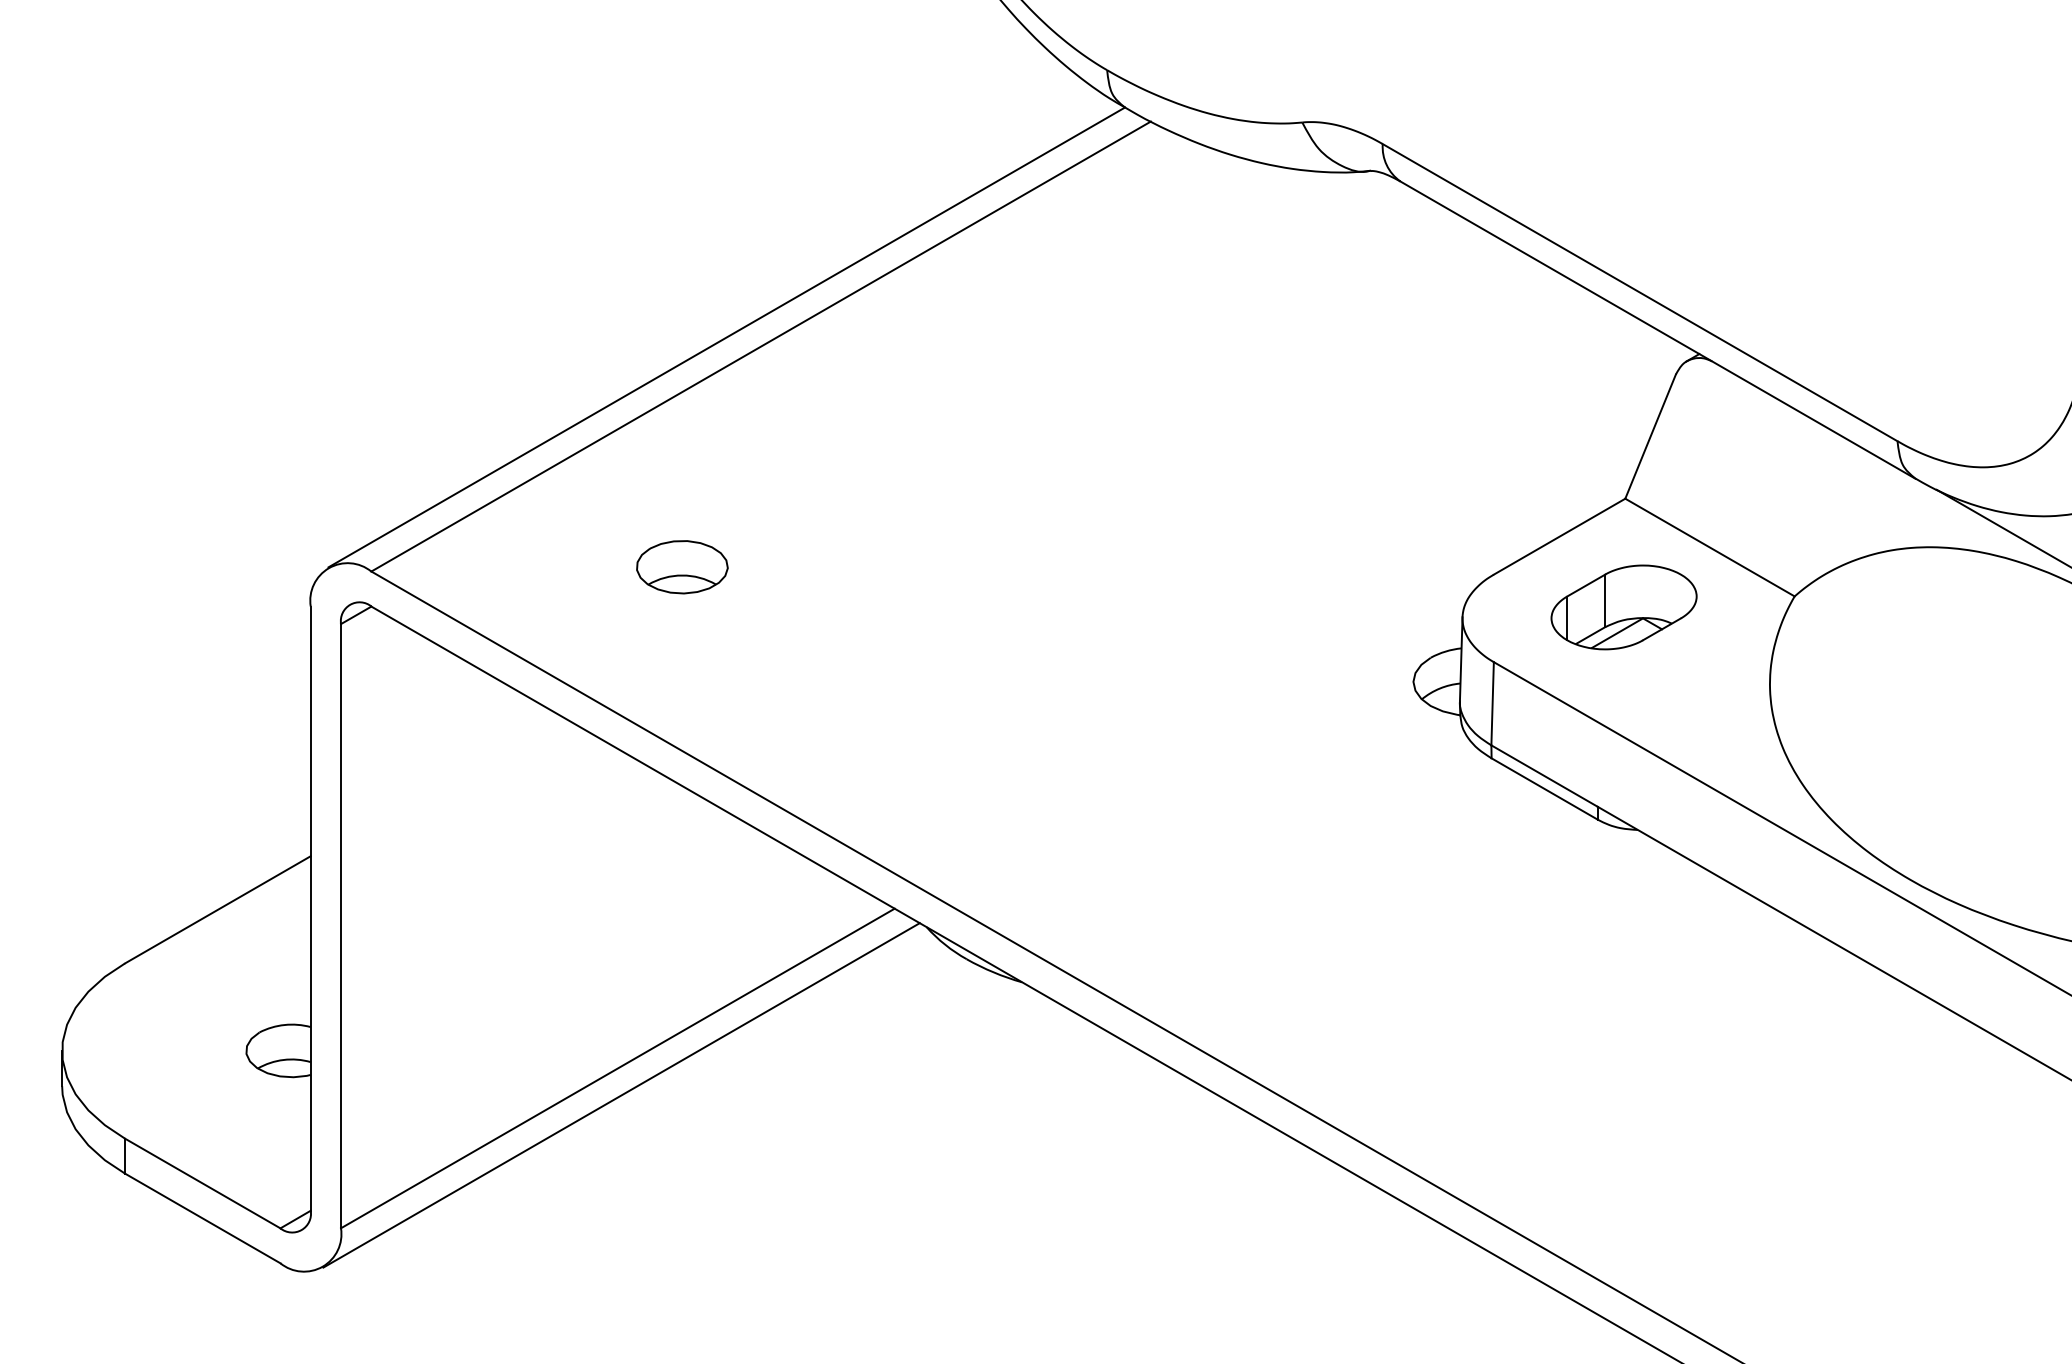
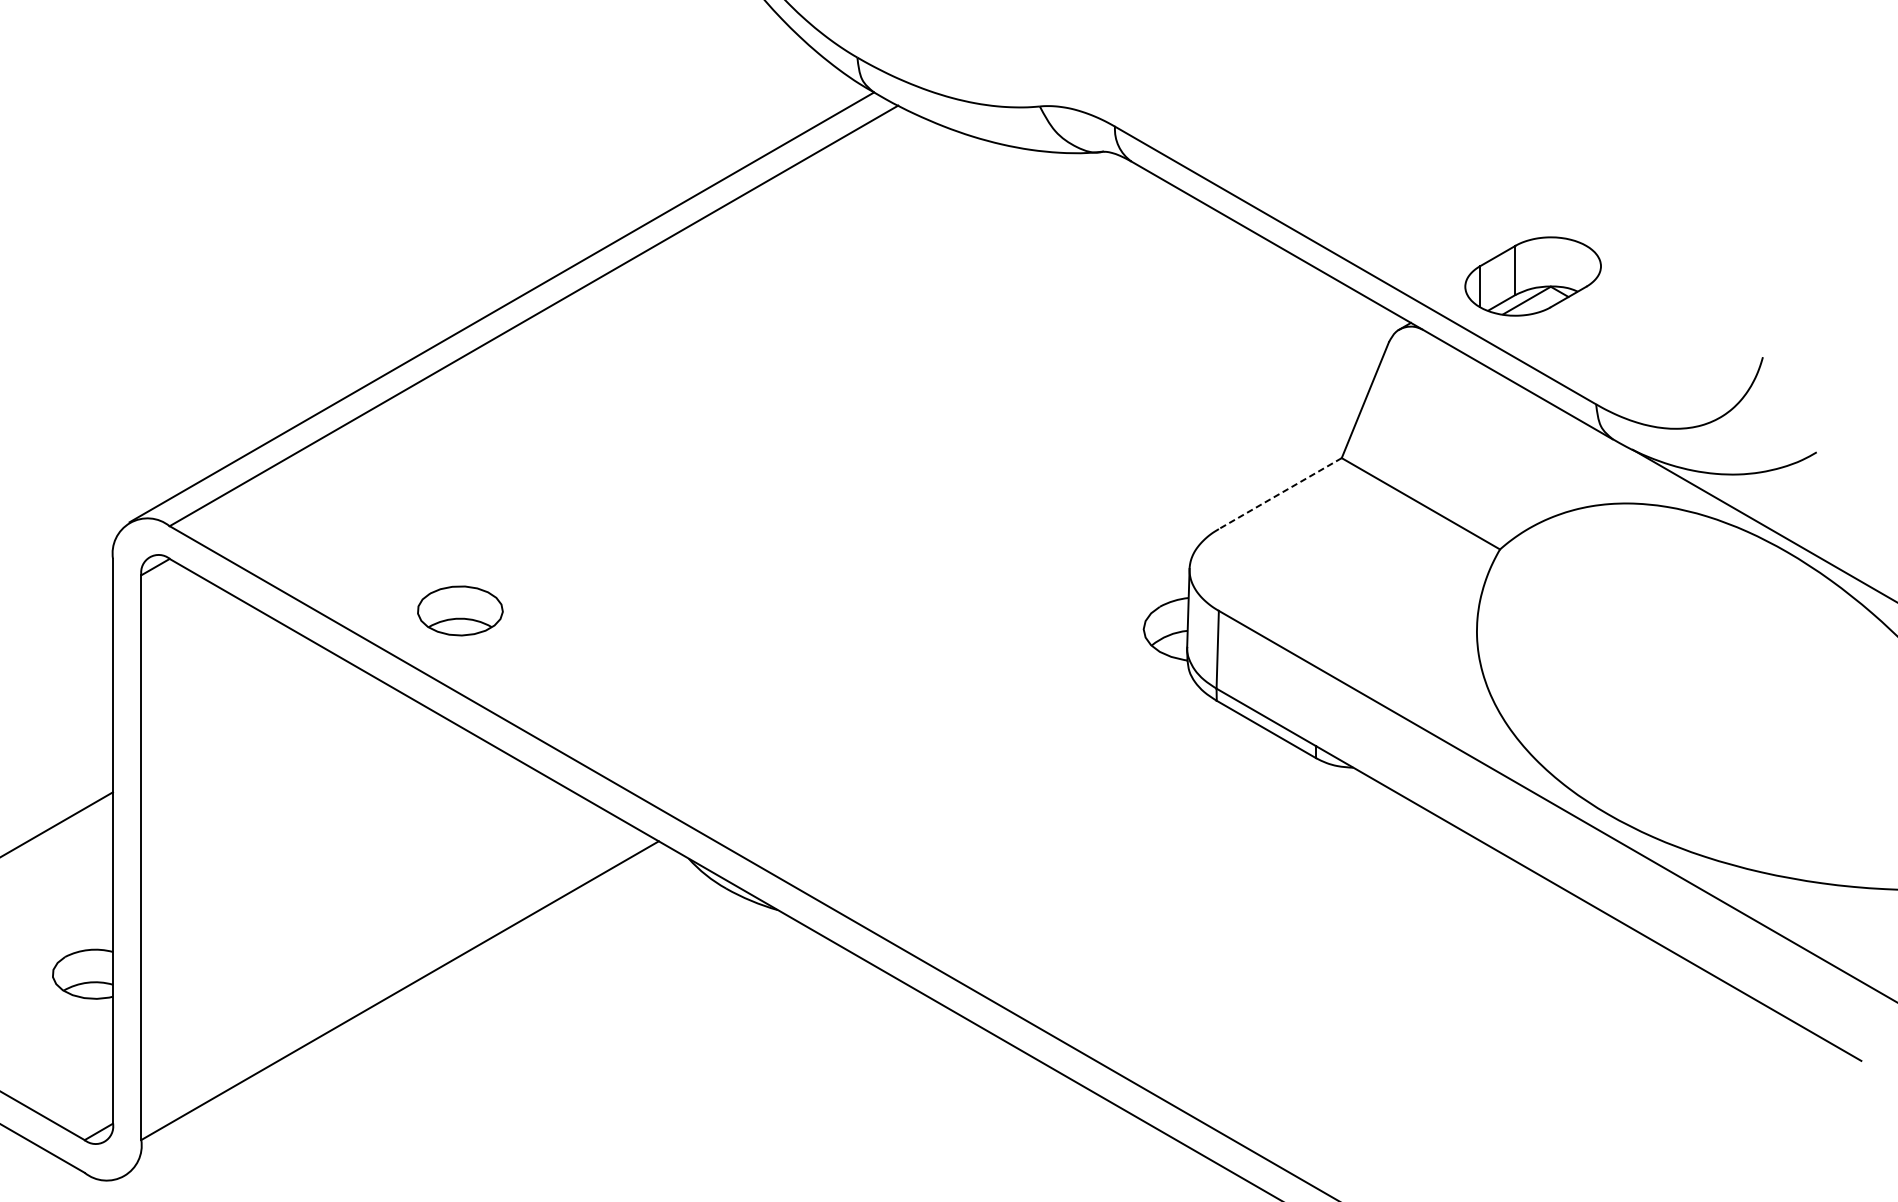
line: (1559, 536) -> (1280, 493), solid -> dashed
part: (682, 567) -> (460, 611), moved
part: (1623, 607) -> (1532, 276), moved
line: (621, 1095) -> (403, 1015), removed

